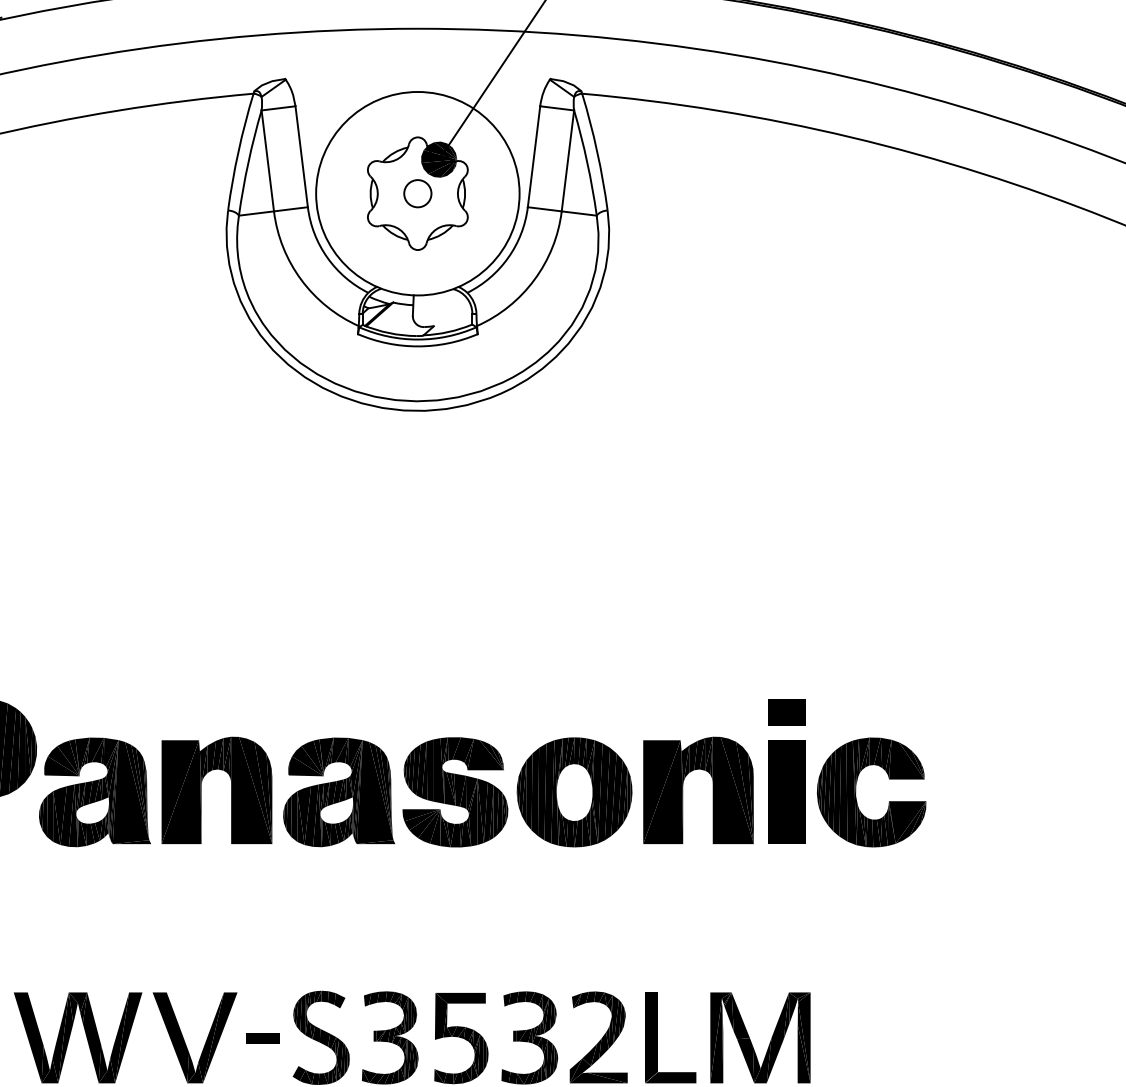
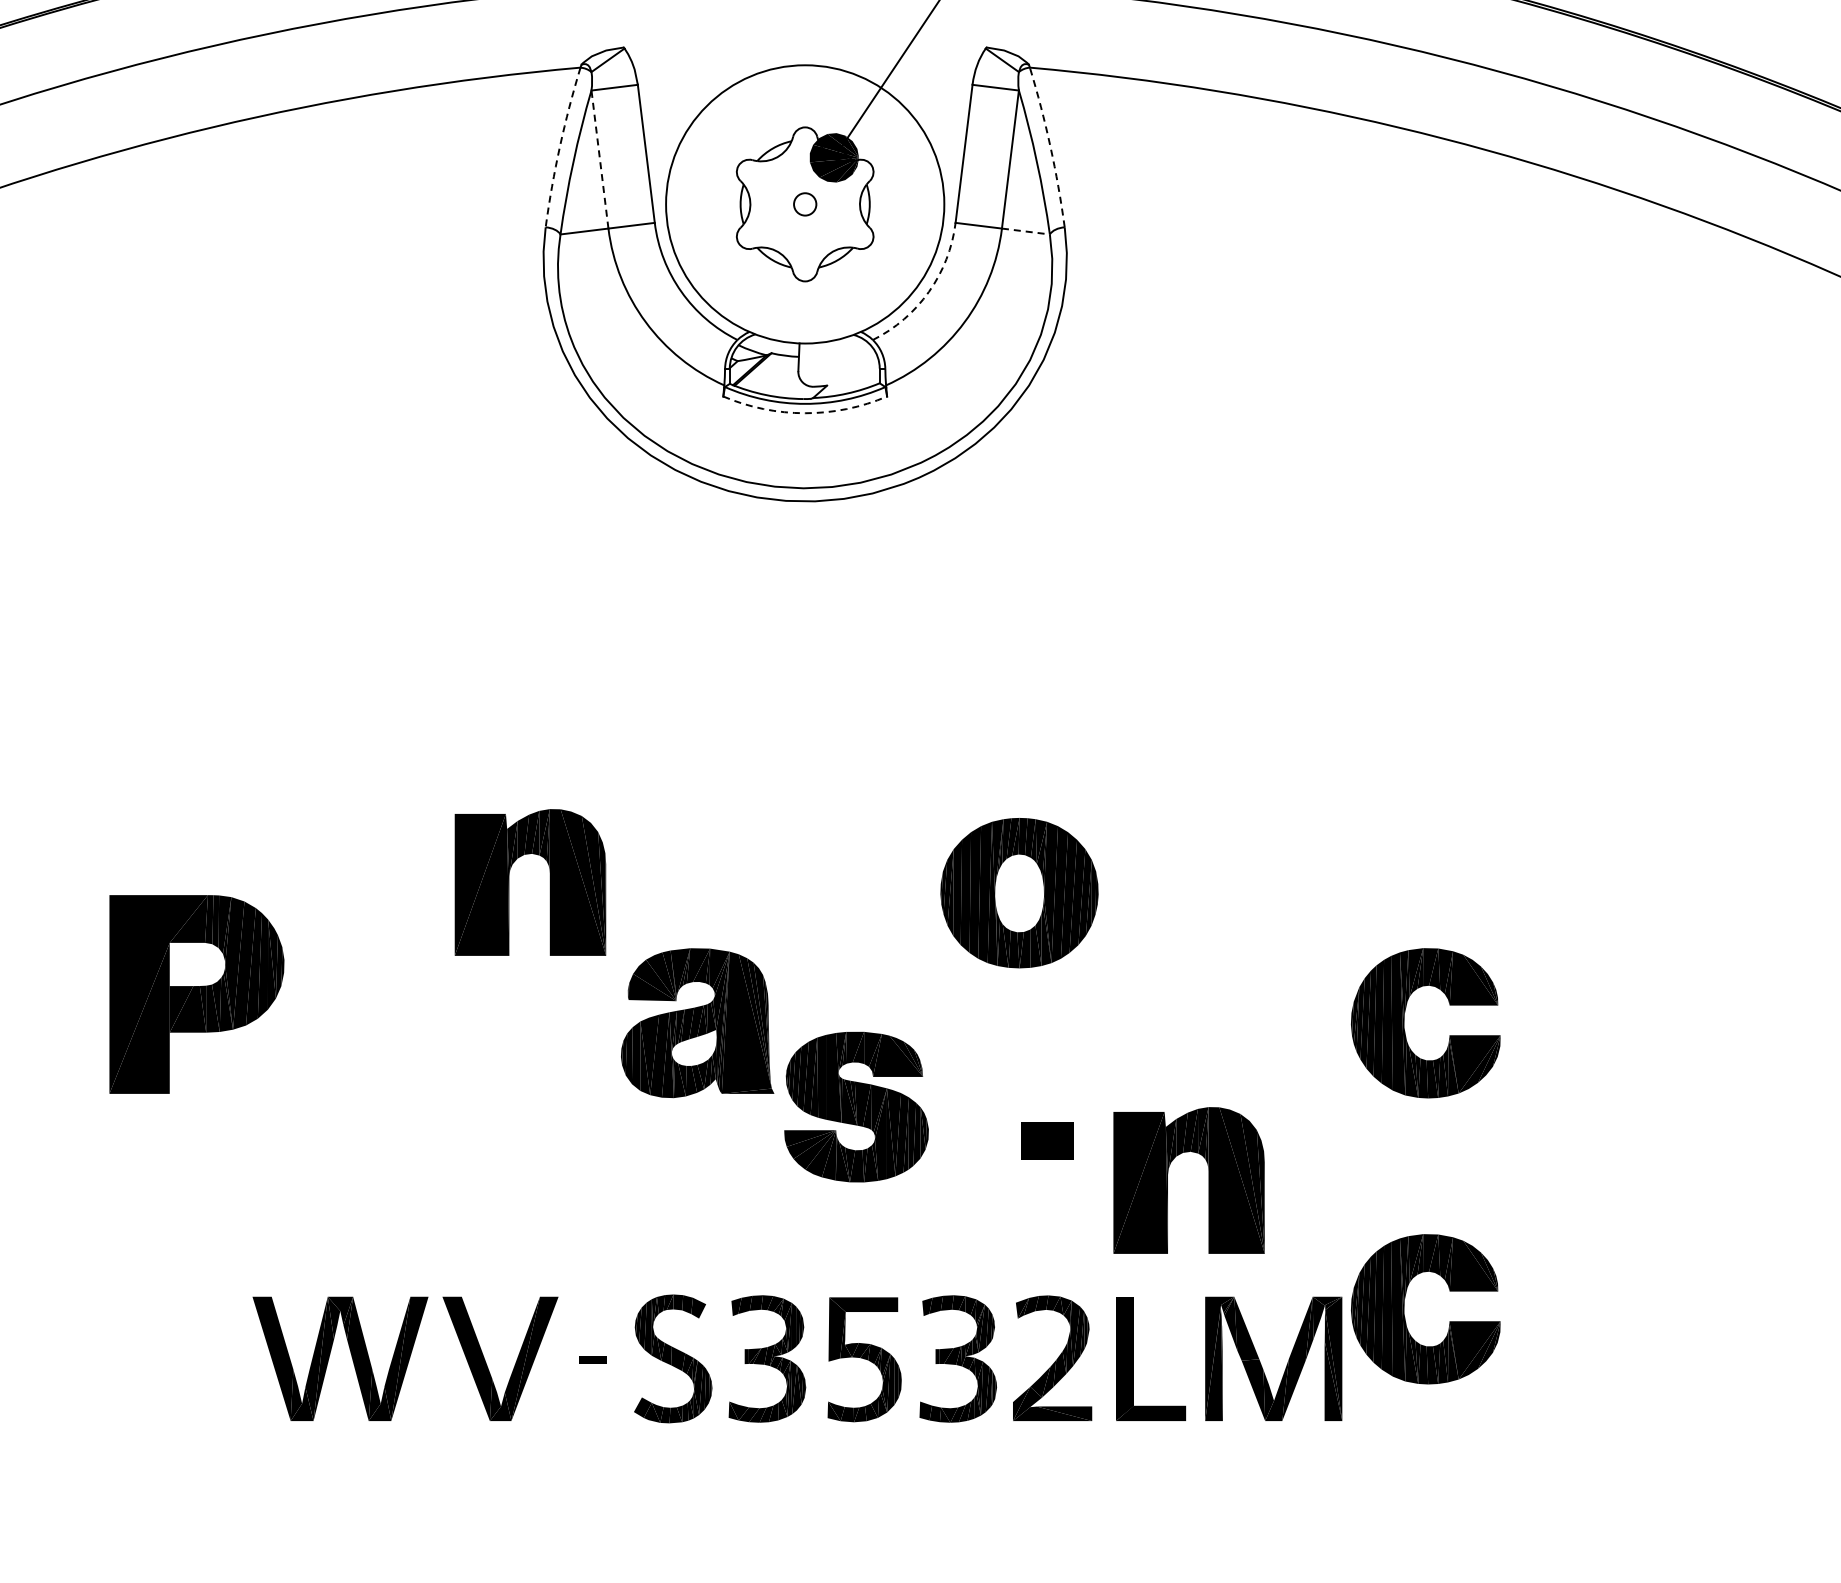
arc: (238, 151) -> (559, 146), solid -> dashed
arc: (597, 151) -> (1050, 146), solid -> dashed
line: (267, 160) -> (599, 159), solid -> dashed
circle: (417, 193) -> (804, 204), size x0.6
line: (579, 213) -> (1026, 231), solid -> dashed
arc: (508, 257) -> (928, 291), solid -> dashed
arc: (418, 346) -> (805, 413), solid -> dashed
part: (787, 712) -> (1047, 1140), moved
part: (230, 790) -> (549, 882), moved
part: (712, 790) -> (1208, 1180), moved
part: (455, 791) -> (856, 1106), moved
part: (787, 791) -> (1310, 1022), removed
part: (94, 792) -> (363, 1023), removed
part: (574, 792) -> (1019, 893), moved
part: (856, 1001) -> (1404, 1309), added
part: (262, 1038) -> (592, 1359), size x0.6

